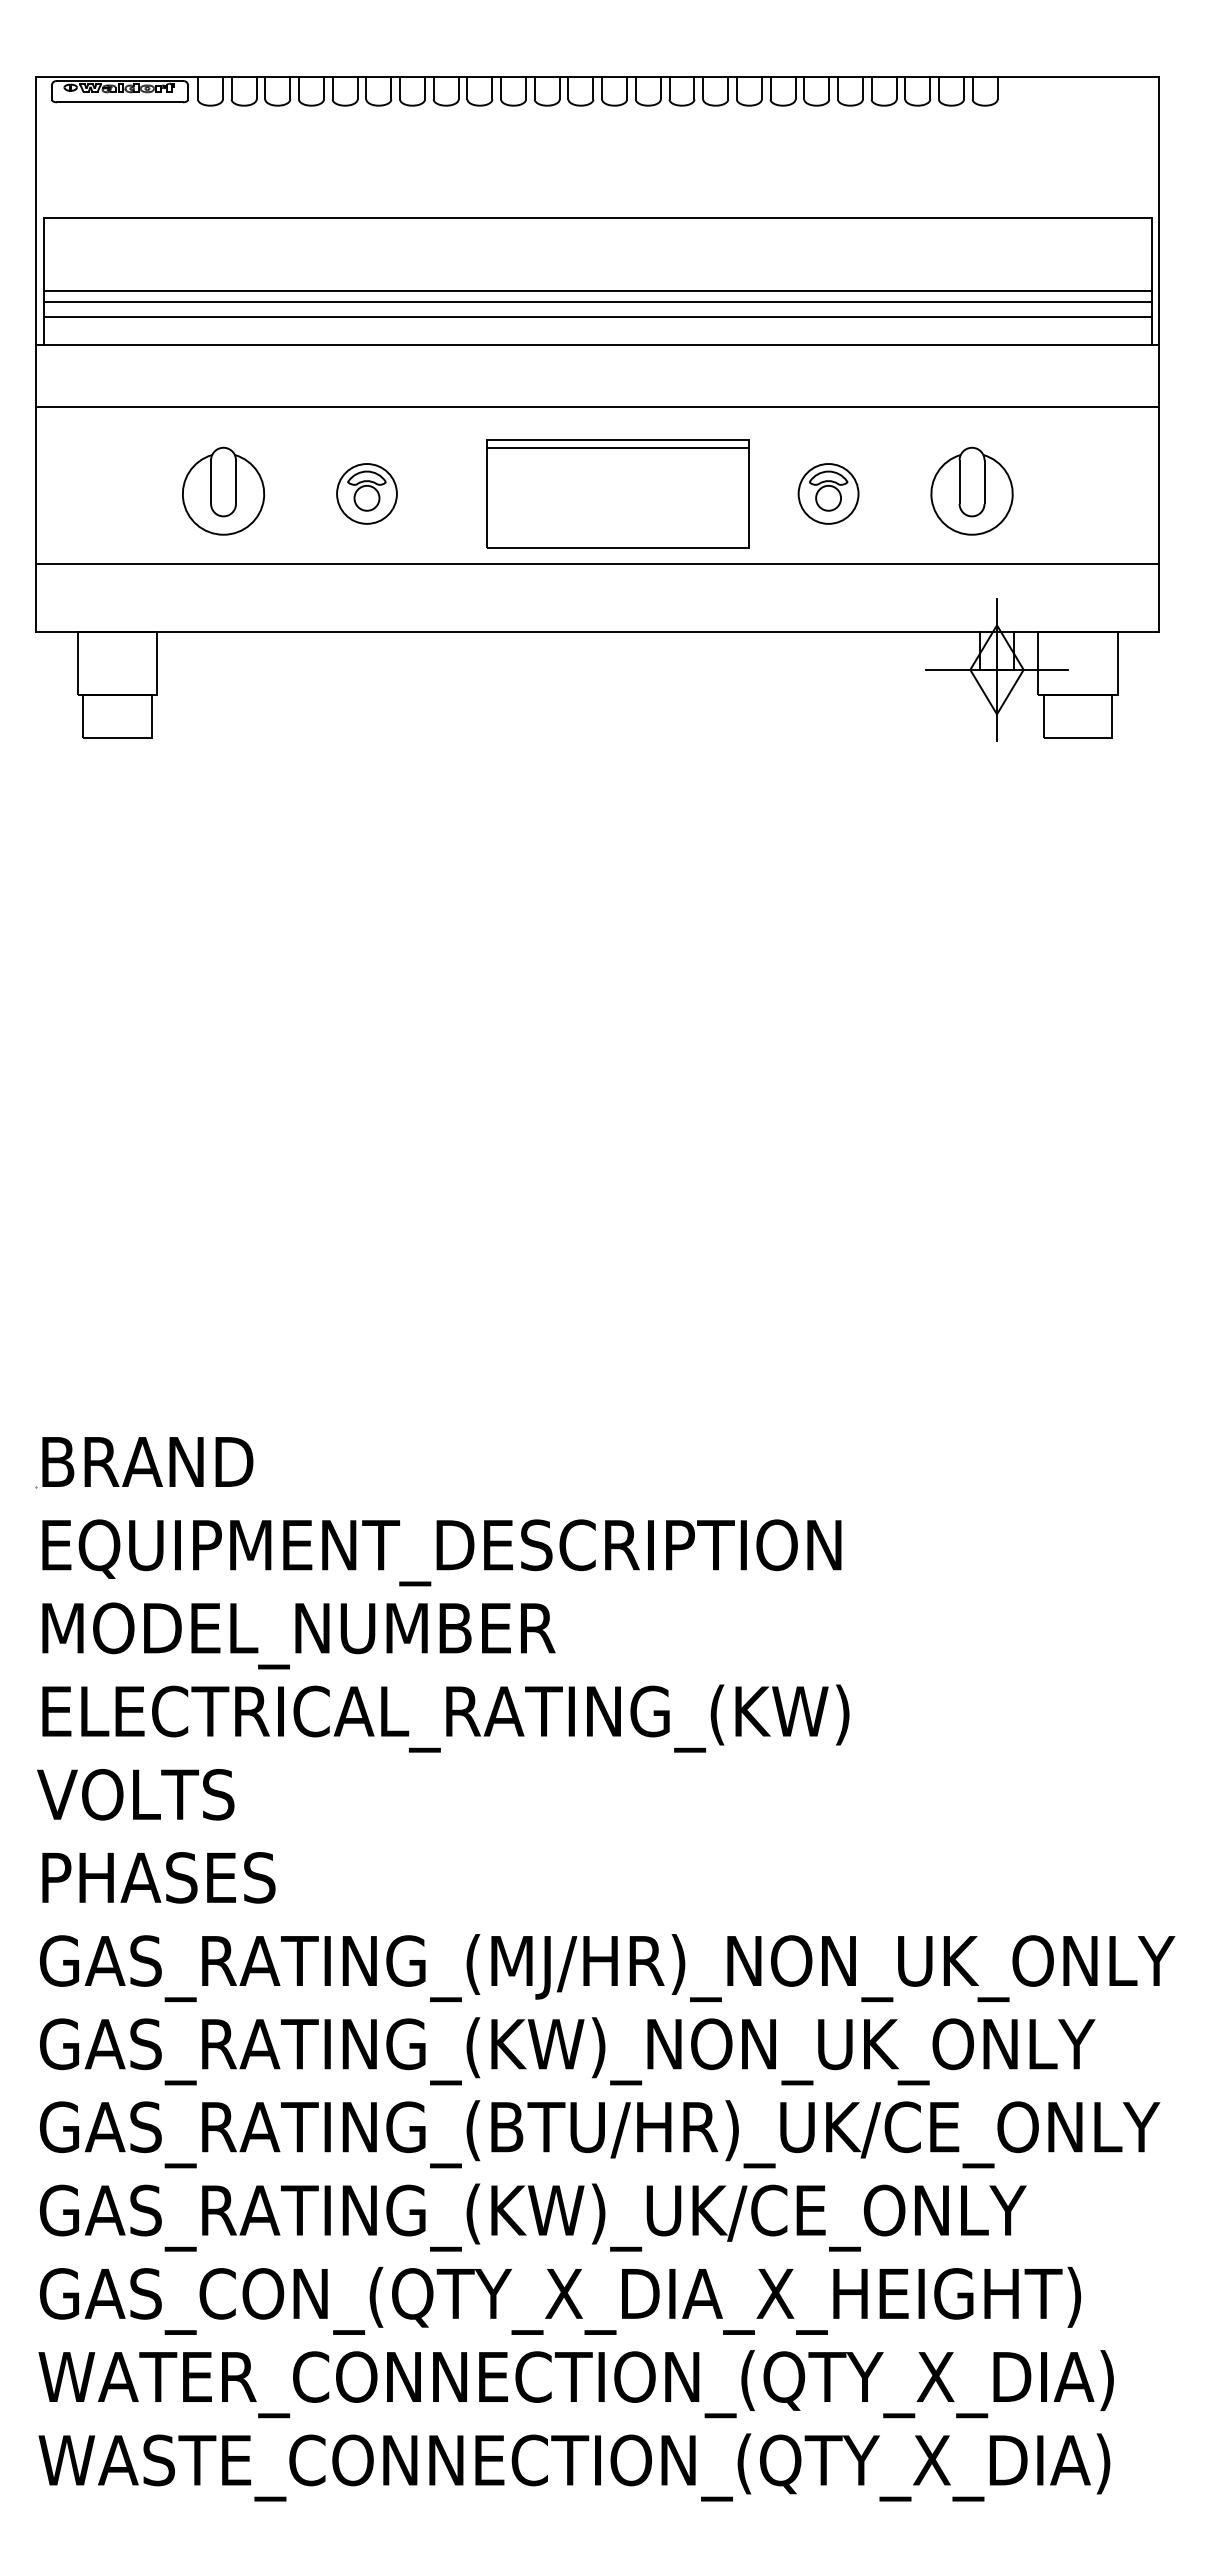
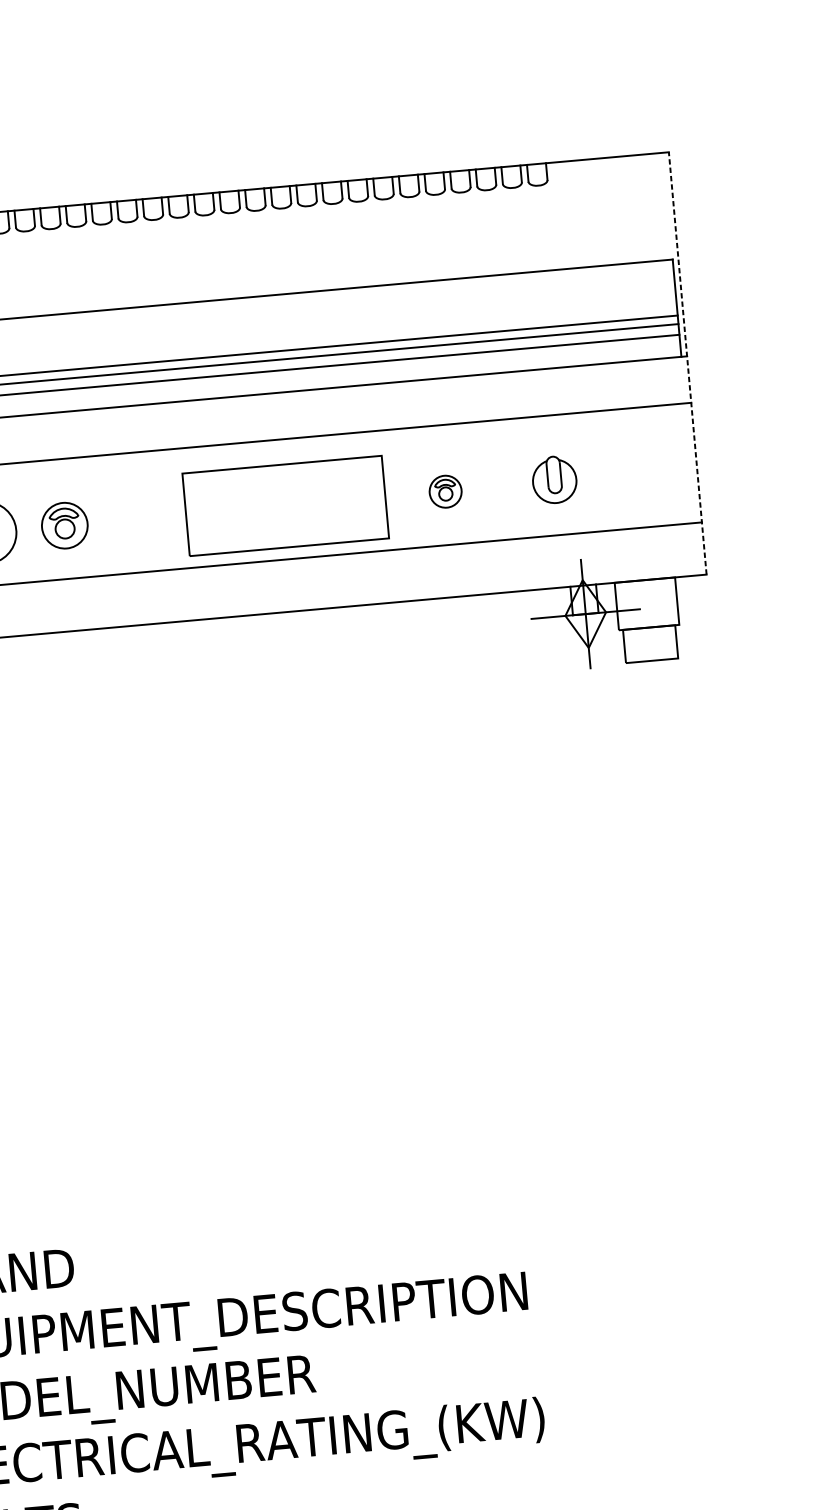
line: (1159, 354) -> (687, 363), solid -> dashed
line: (618, 448) -> (282, 471), removed
part: (971, 490) -> (554, 479), size x0.7
part: (366, 493) -> (64, 525), moved
part: (828, 493) -> (445, 491), size x0.7

